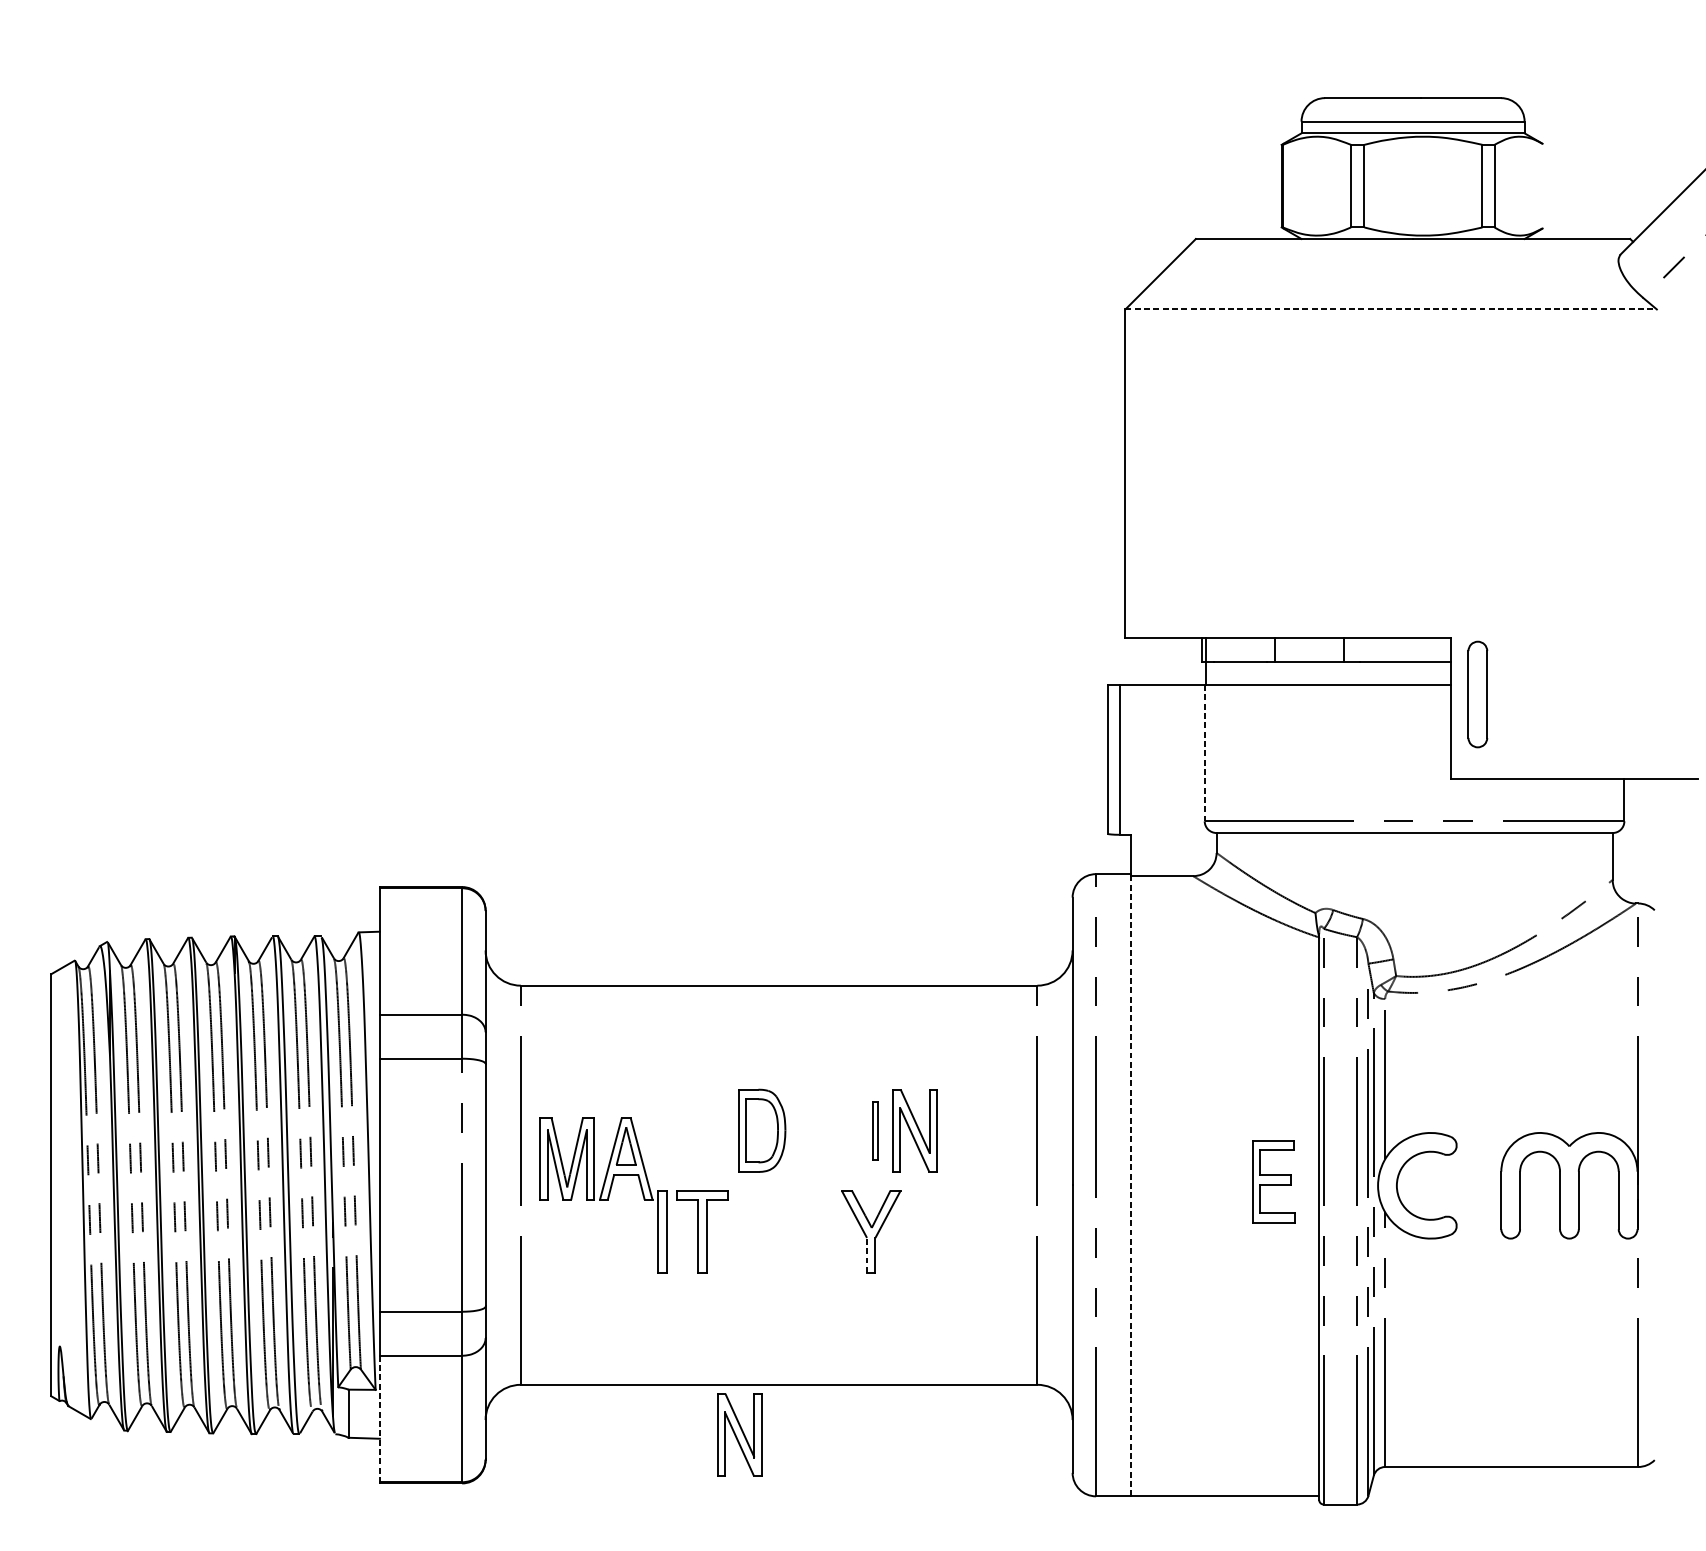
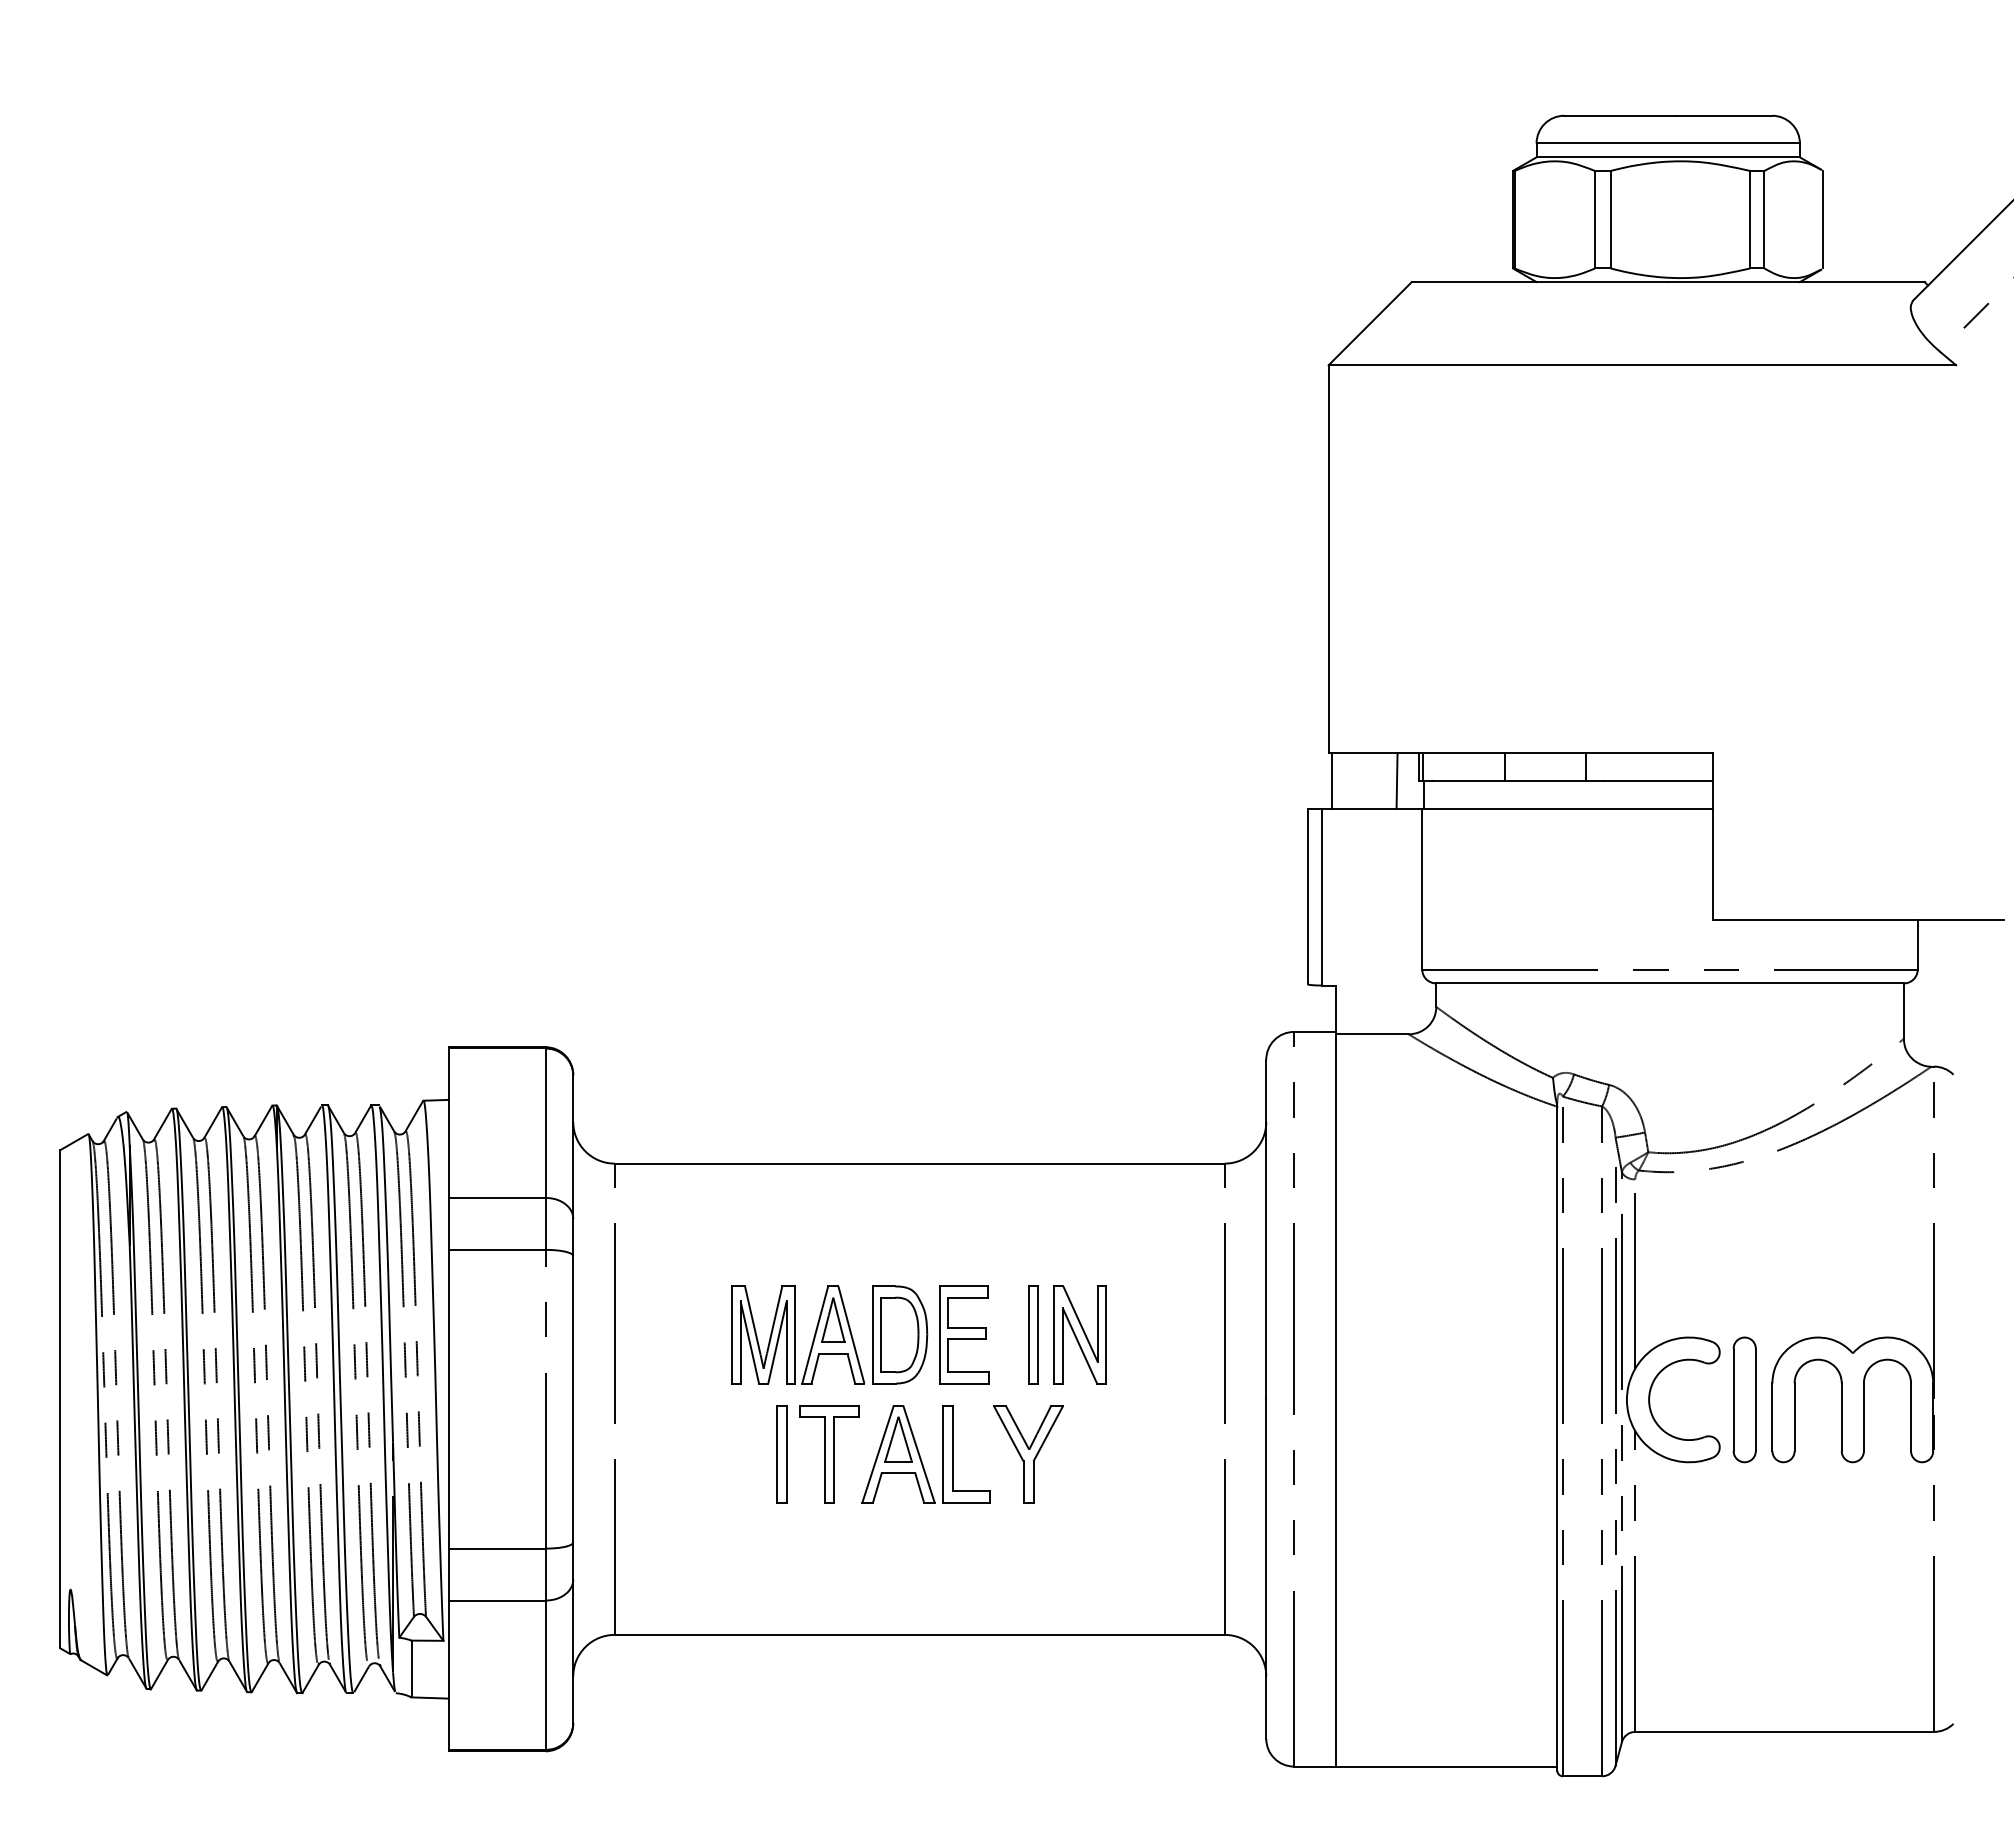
line: (1544, 185) -> (1823, 219), added
line: (1391, 309) -> (1642, 365), dashed -> solid
line: (1127, 661) -> (1331, 780), added
line: (1182, 661) -> (1396, 780), added
part: (1477, 694) -> (1744, 1399), moved
line: (1204, 753) -> (1422, 889), dashed -> solid
part: (875, 1130) -> (1033, 1334), size x1.43
part: (595, 1158) -> (797, 1334), moved
part: (1273, 1181) -> (964, 1334), moved
line: (1131, 1185) -> (1335, 1399), dashed -> solid
part: (783, 1232) -> (925, 1454), added
line: (866, 1255) -> (1023, 1482), dashed -> solid
line: (379, 1419) -> (448, 1675), dashed -> solid
part: (739, 1434) -> (872, 1693), removed

